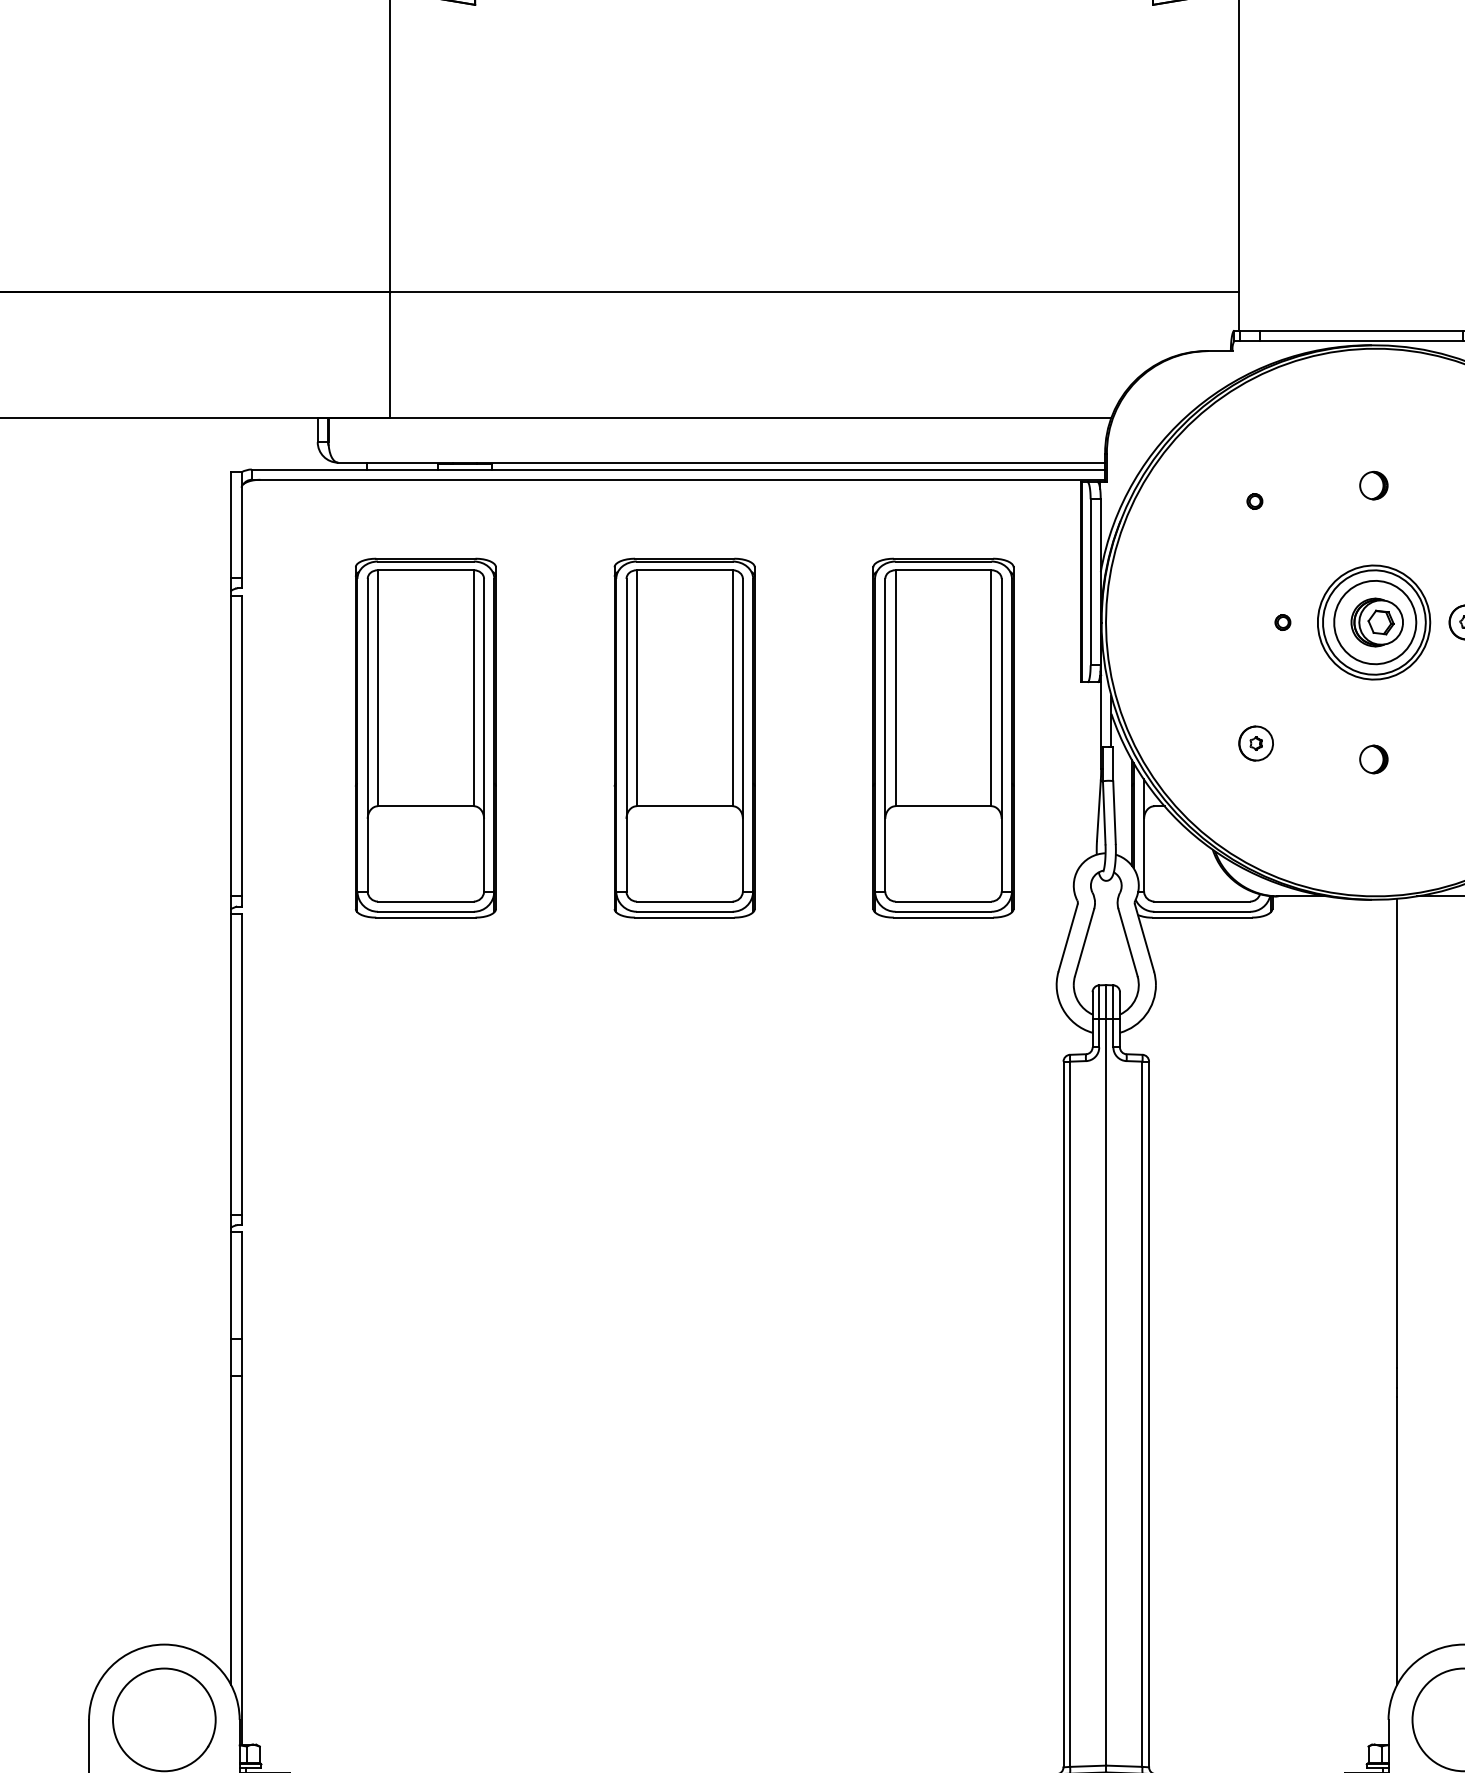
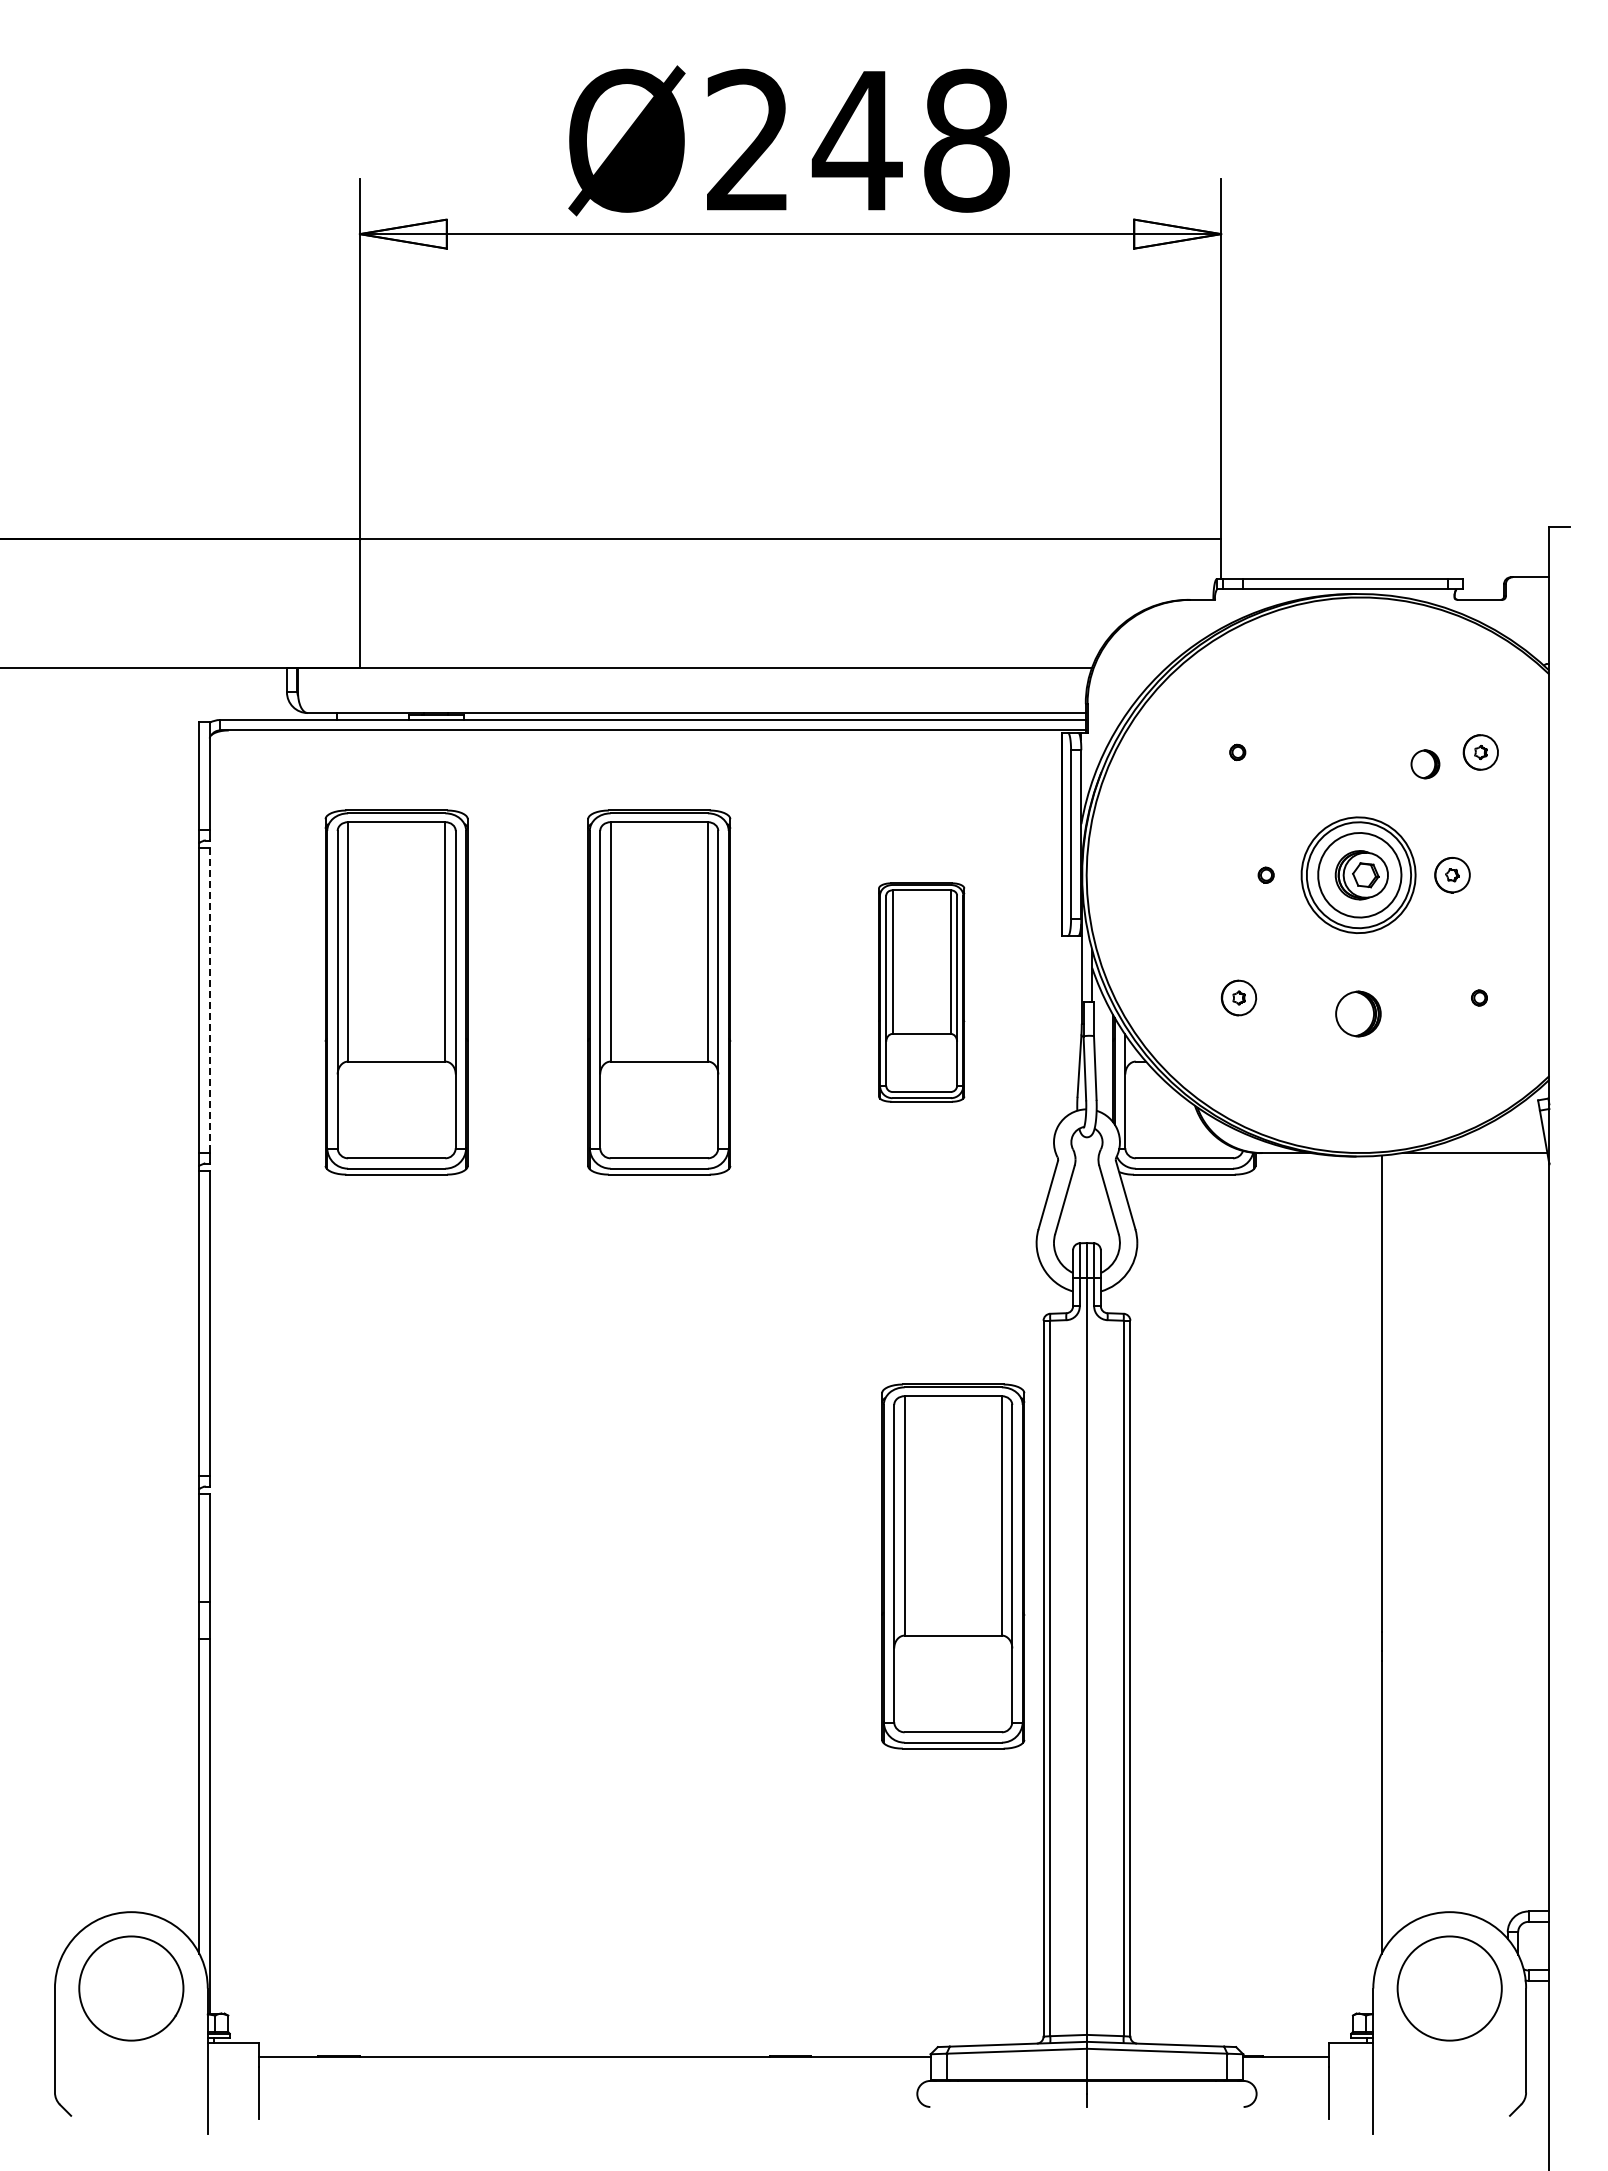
part: (1373, 485) -> (1425, 764), moved
part: (943, 738) -> (921, 992), size x0.6
line: (241, 745) -> (209, 1000), solid -> dashed
part: (1373, 759) -> (1358, 1014), size x1.6
part: (974, 1303) -> (953, 1566), added

